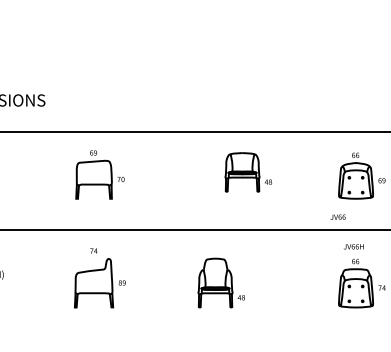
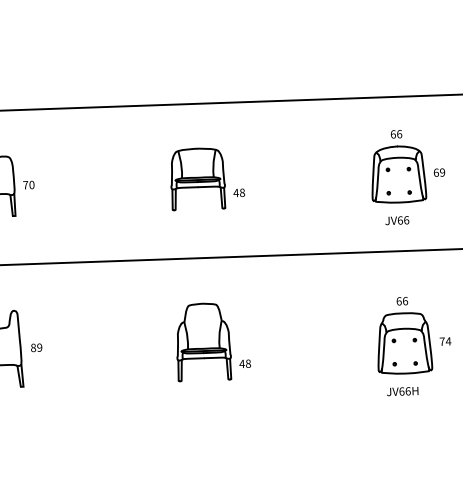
part: (248, 172) -> (207, 178), moved
text: (337, 216) -> (396, 219), moved
text: (353, 246) -> (402, 391), moved
part: (220, 282) -> (211, 340), moved

